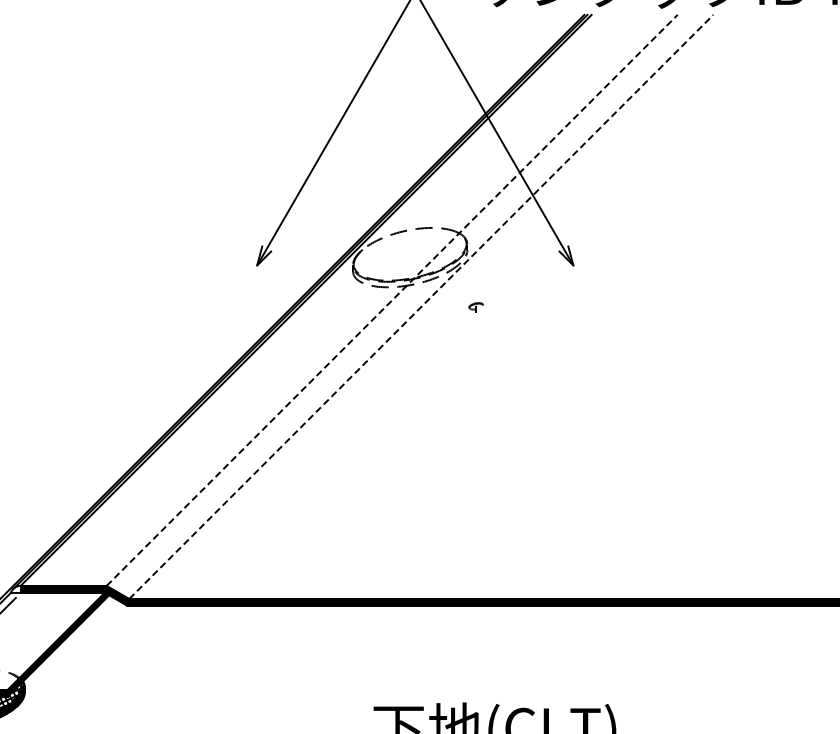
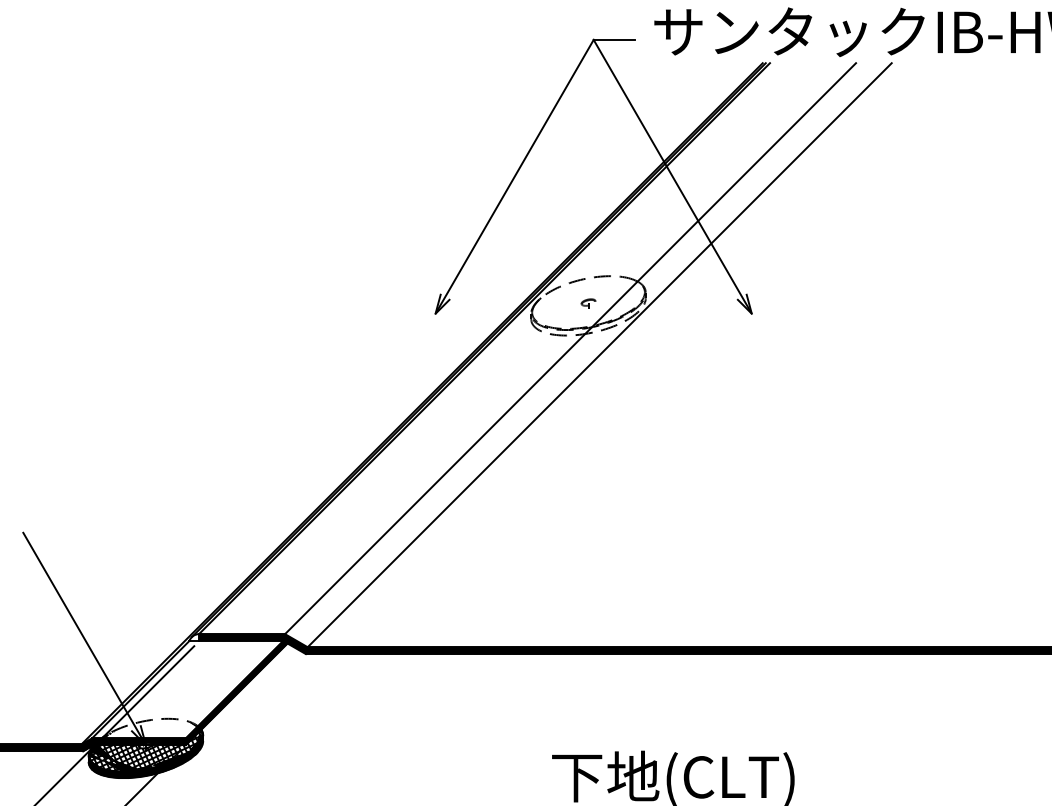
line: (392, 300) -> (570, 348), dashed -> solid
line: (421, 307) -> (599, 355), dashed -> solid
part: (476, 307) -> (588, 303), moved

